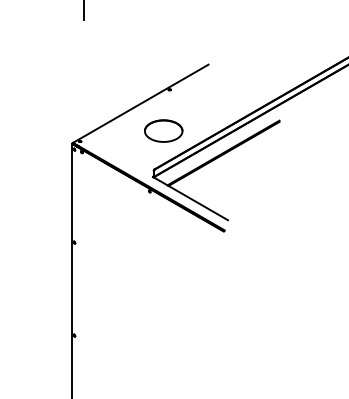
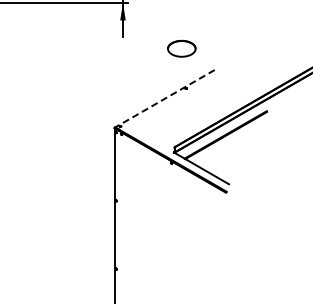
line: (140, 103) -> (164, 98), solid -> dashed
part: (163, 130) -> (181, 48), moved

